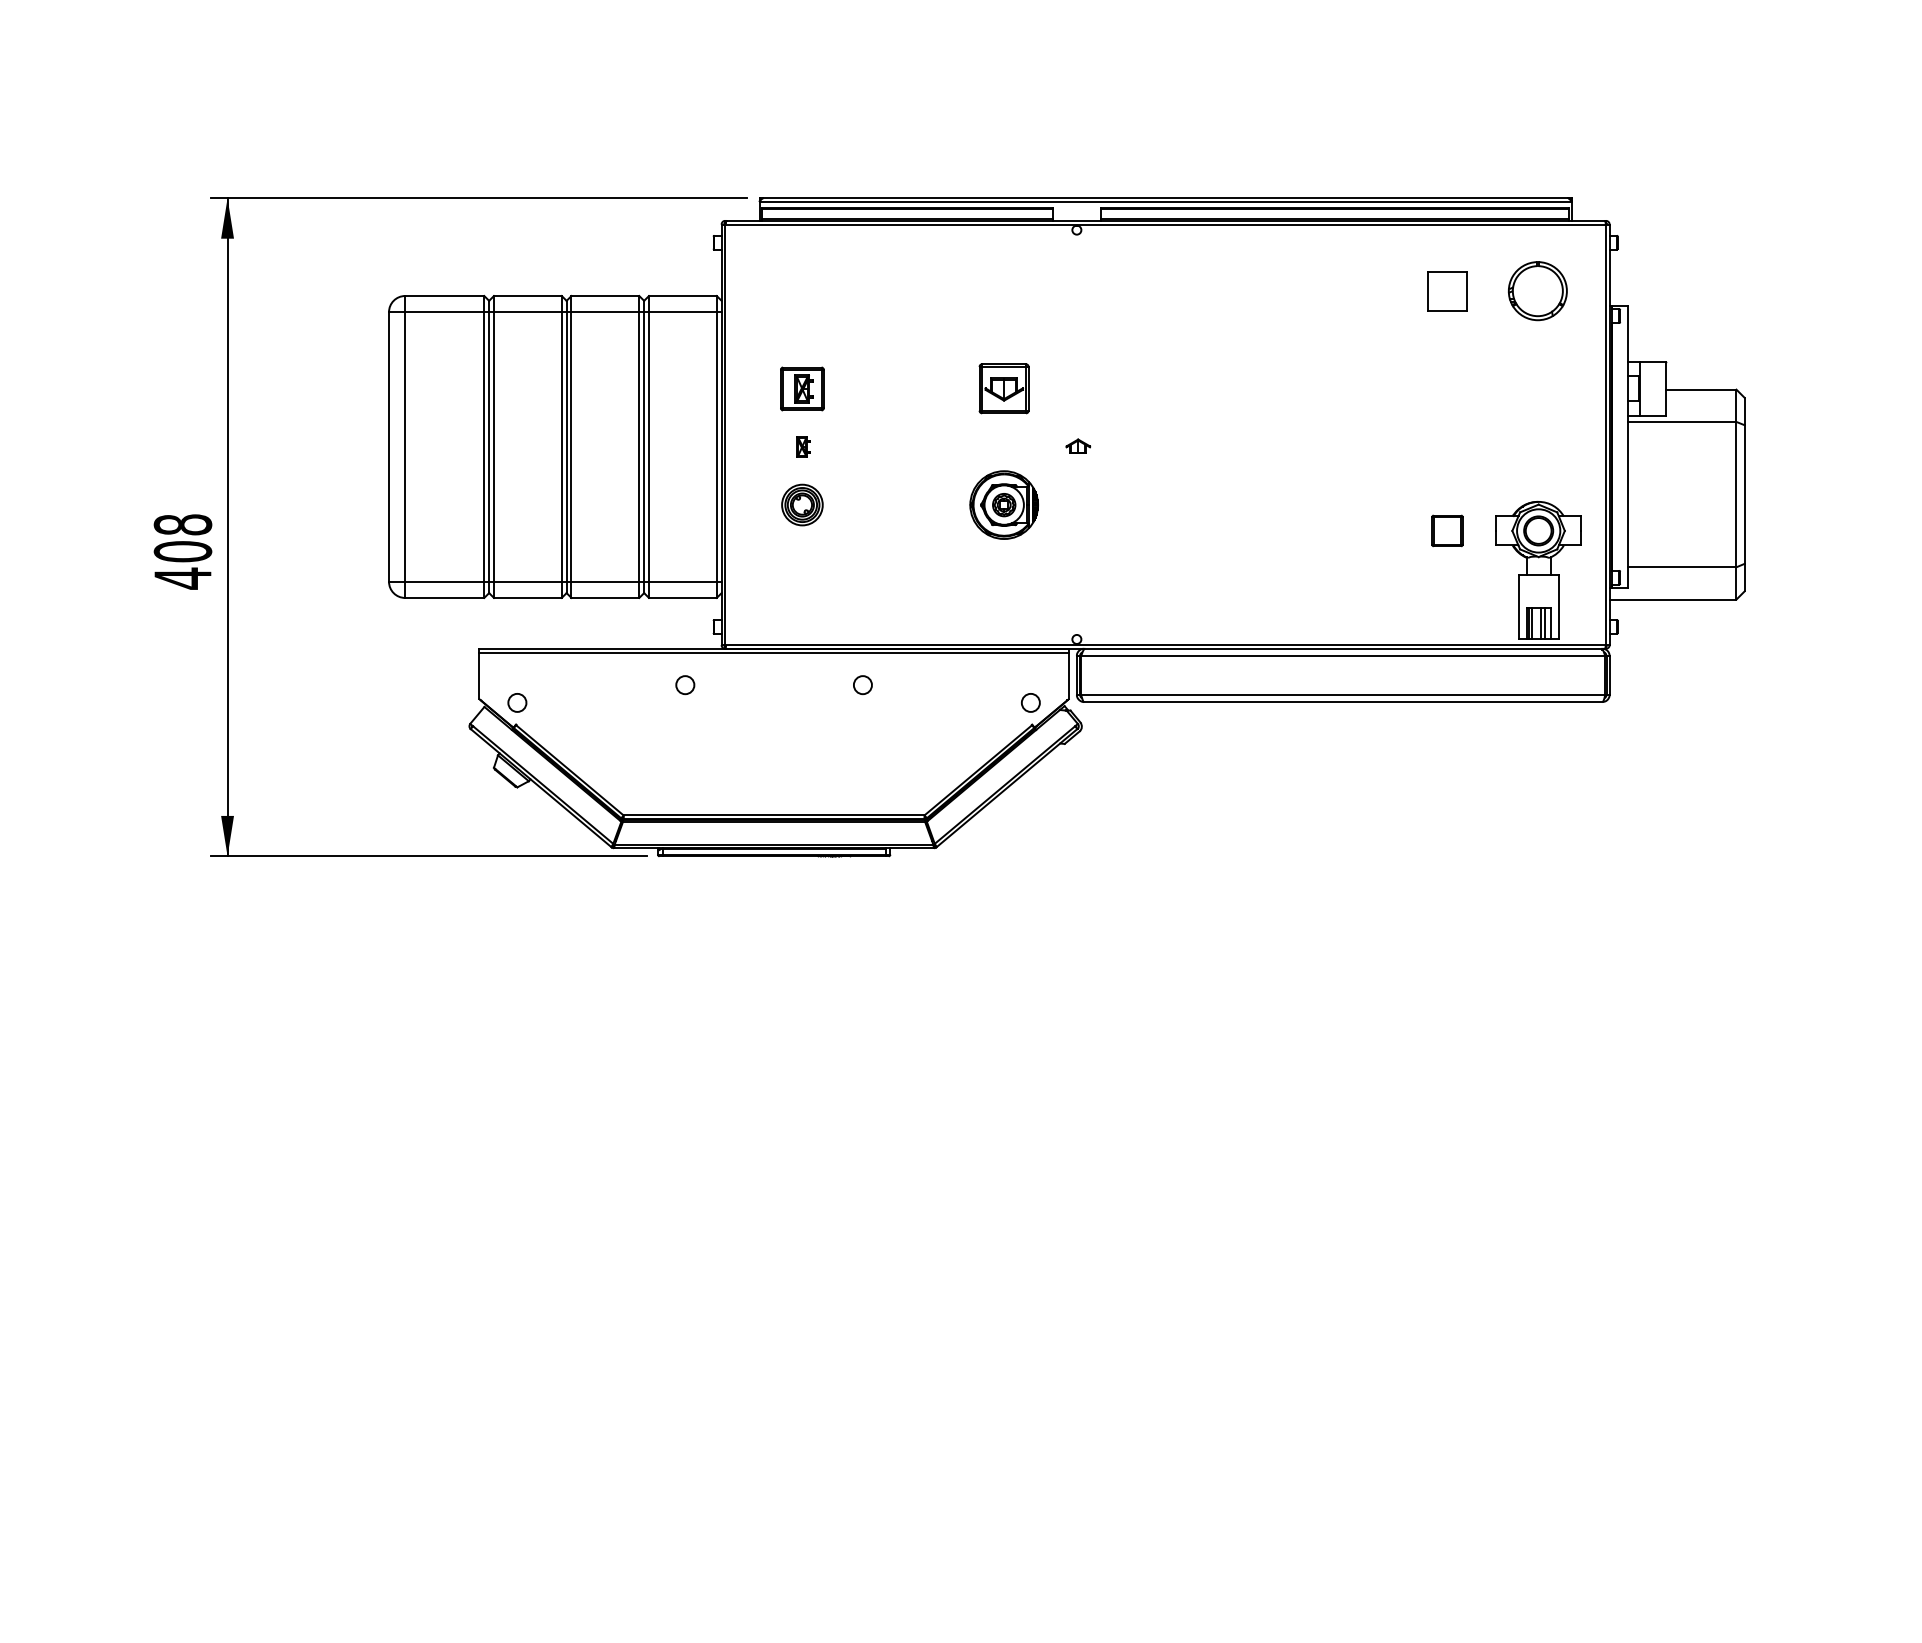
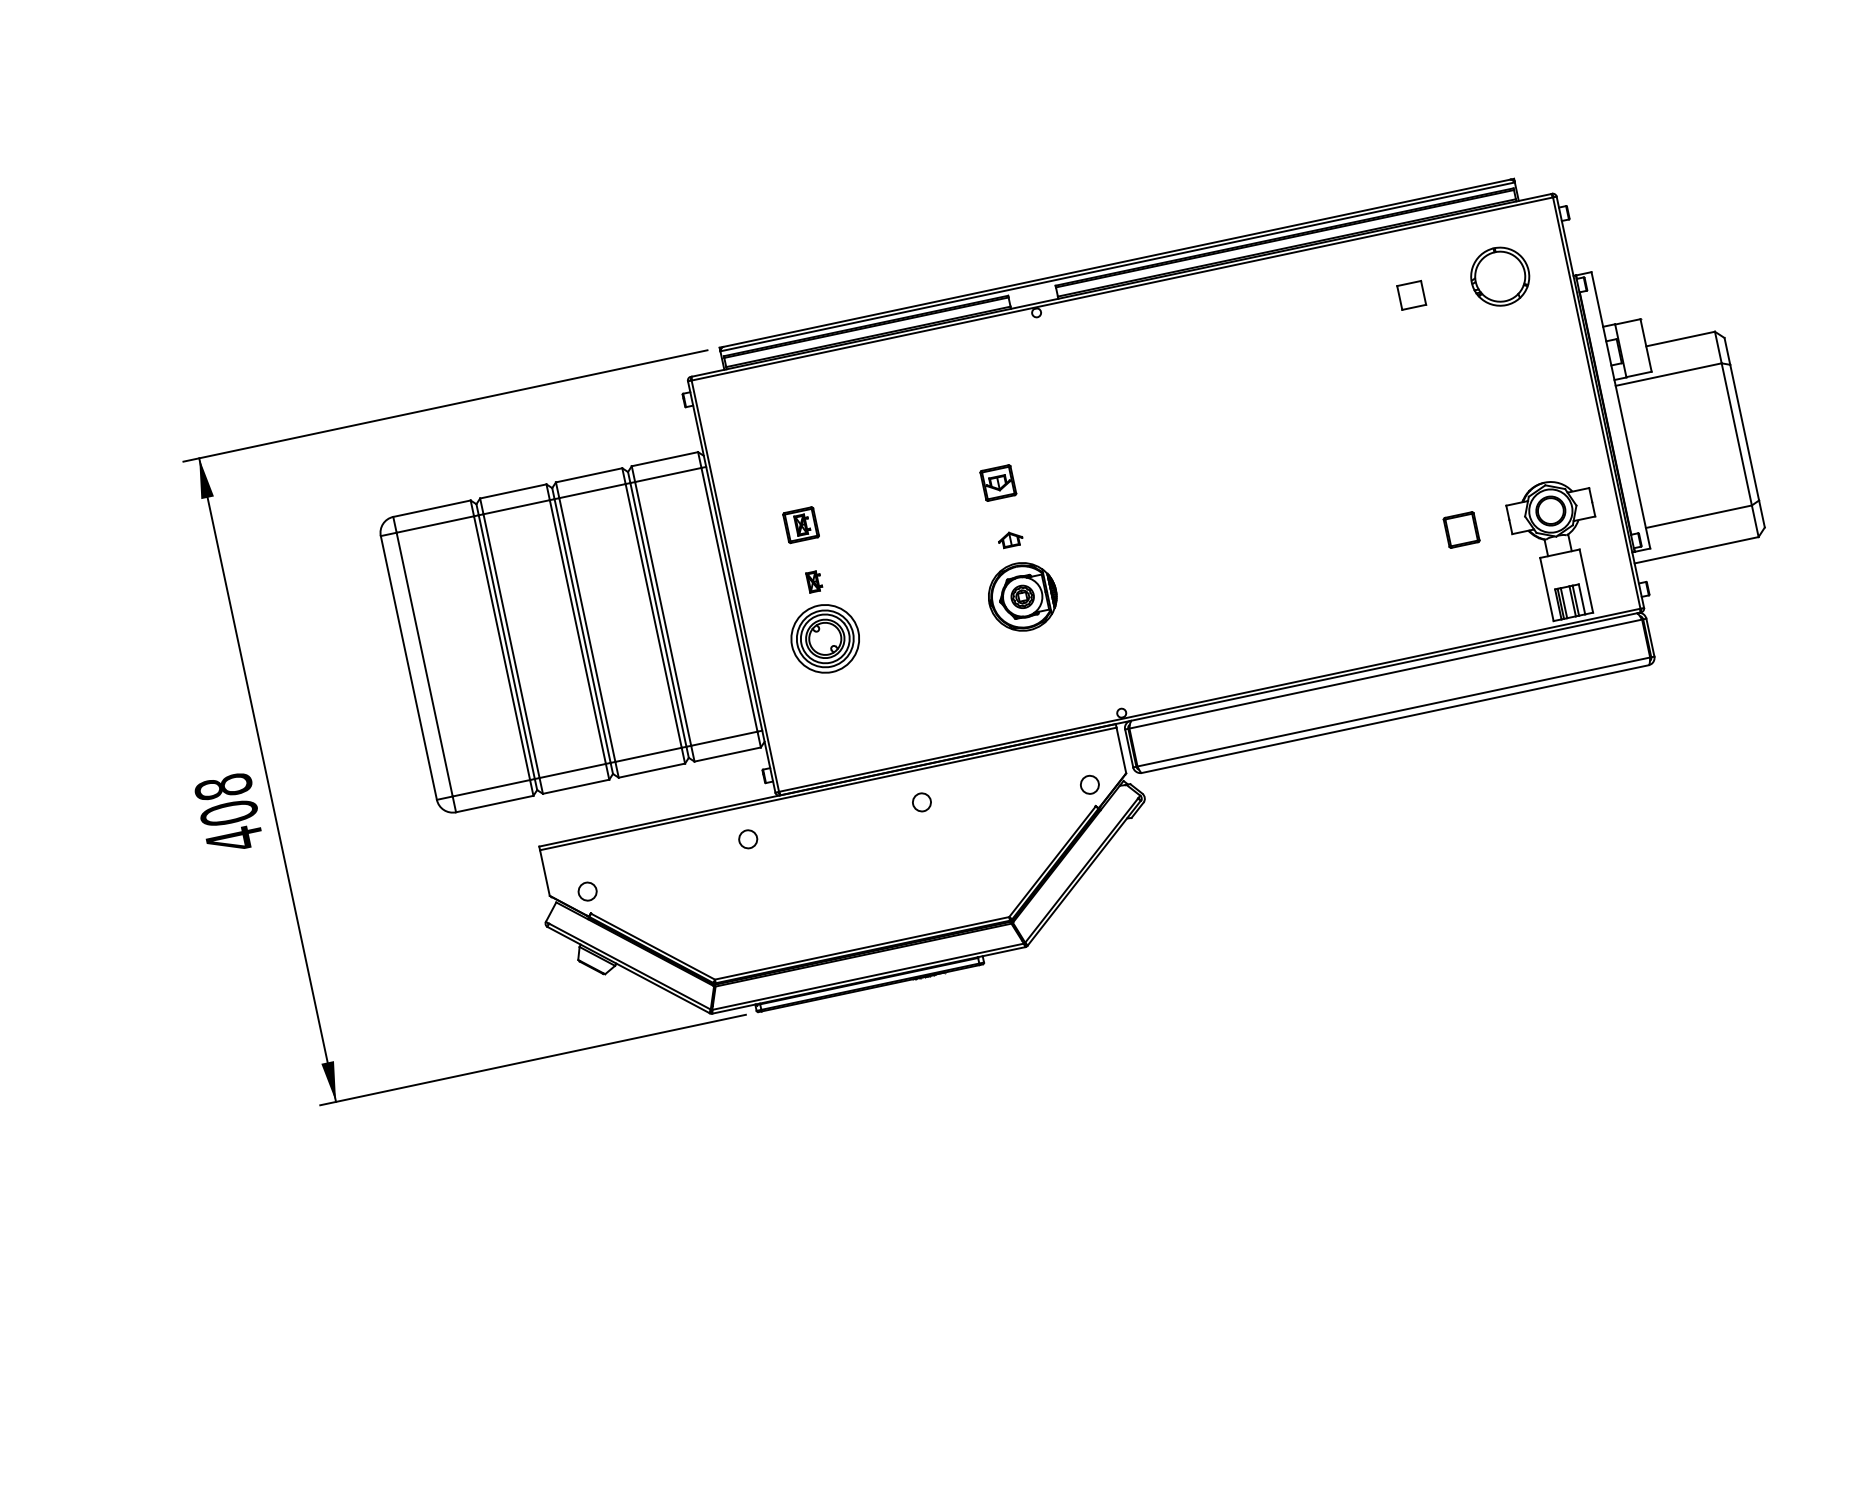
part: (1447, 290) -> (1411, 294), size x0.62
part: (802, 388) -> (801, 524), size x0.71
part: (1003, 388) -> (997, 483), size x0.62
part: (1078, 445) -> (1010, 538), moved
part: (802, 504) -> (825, 638), size x1.67

